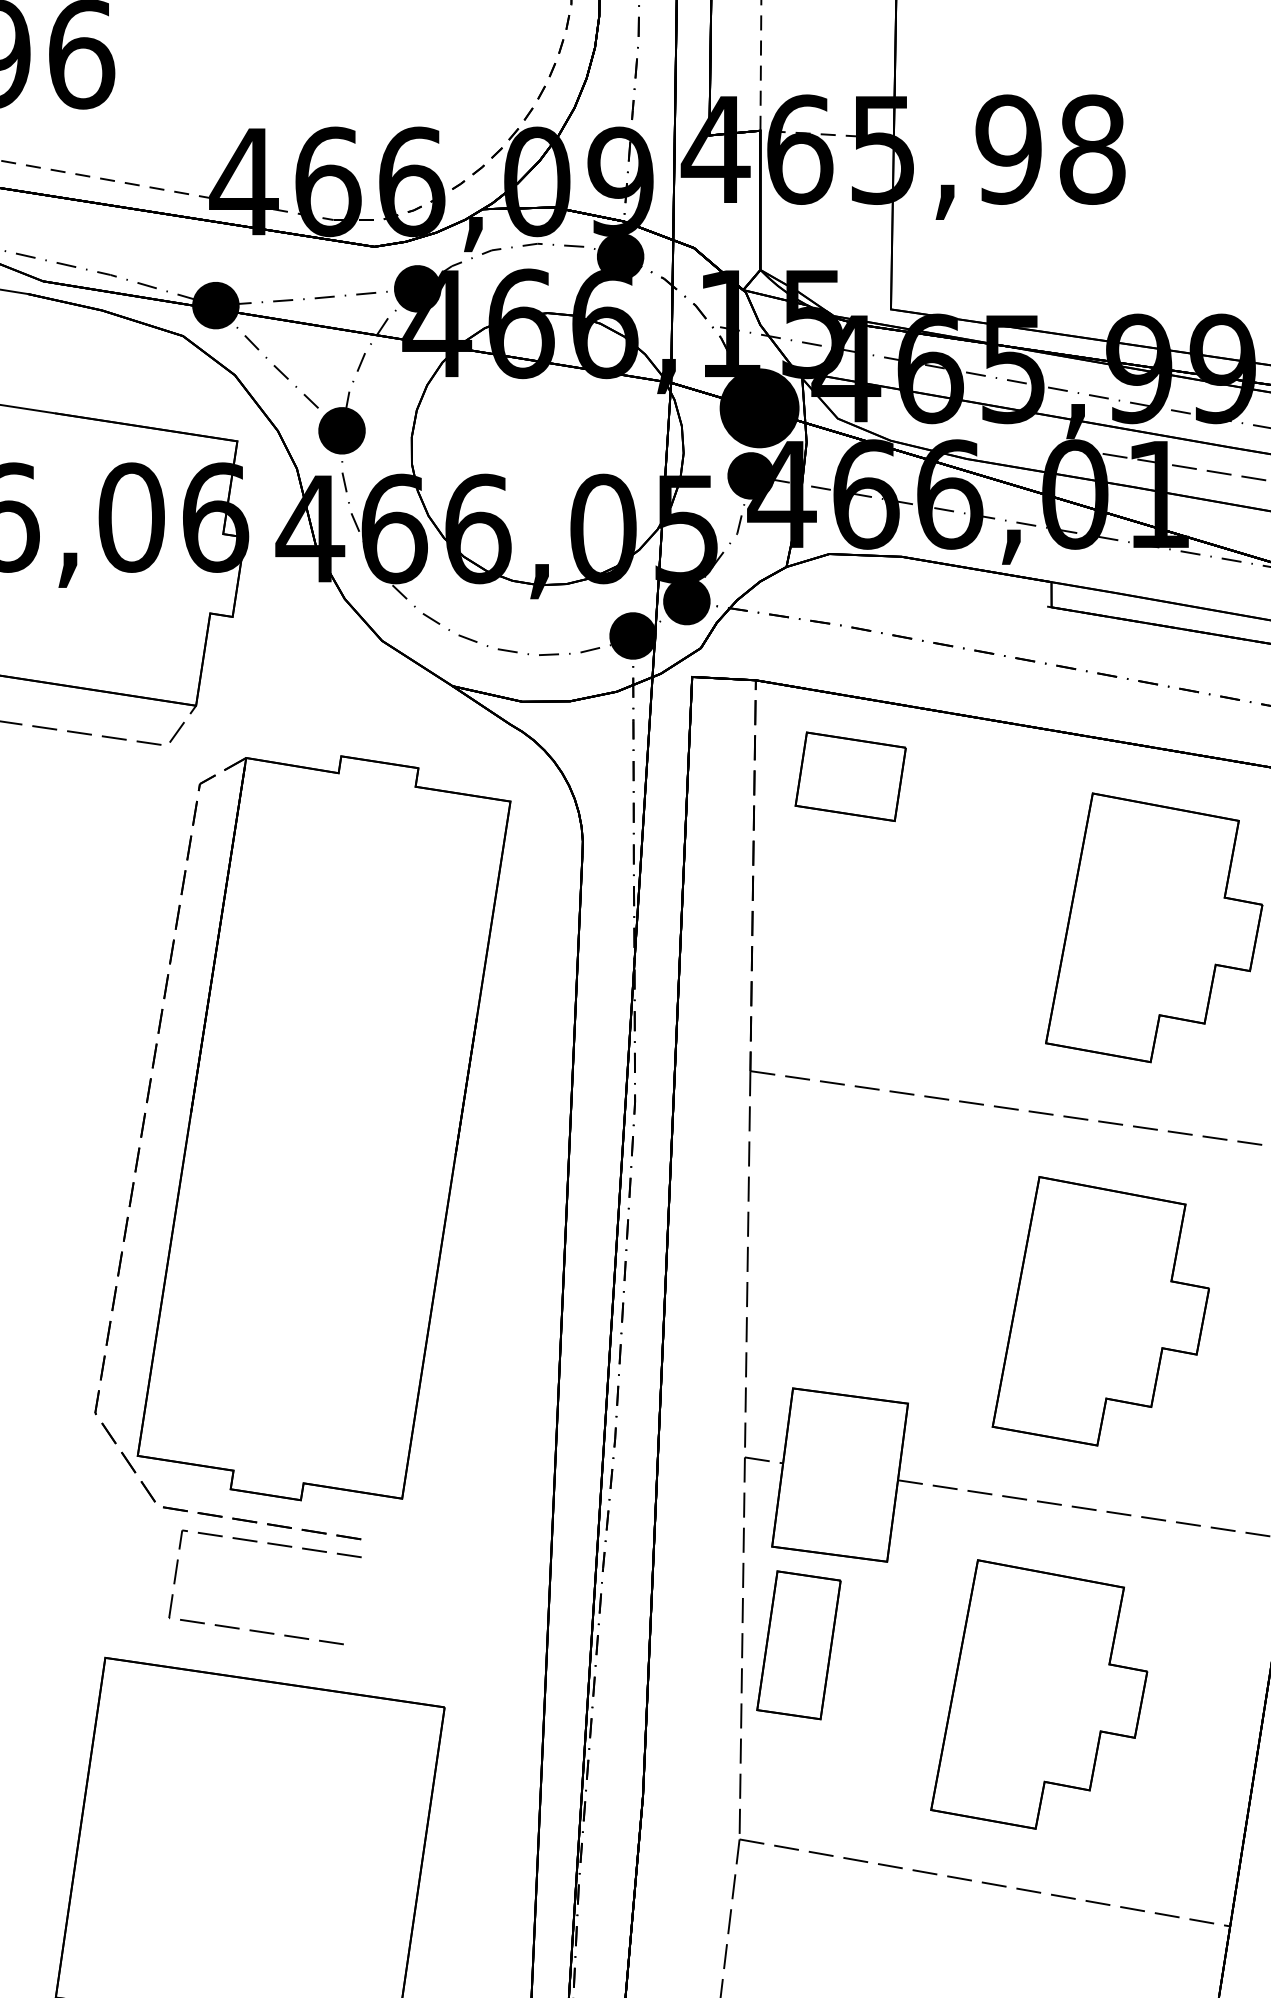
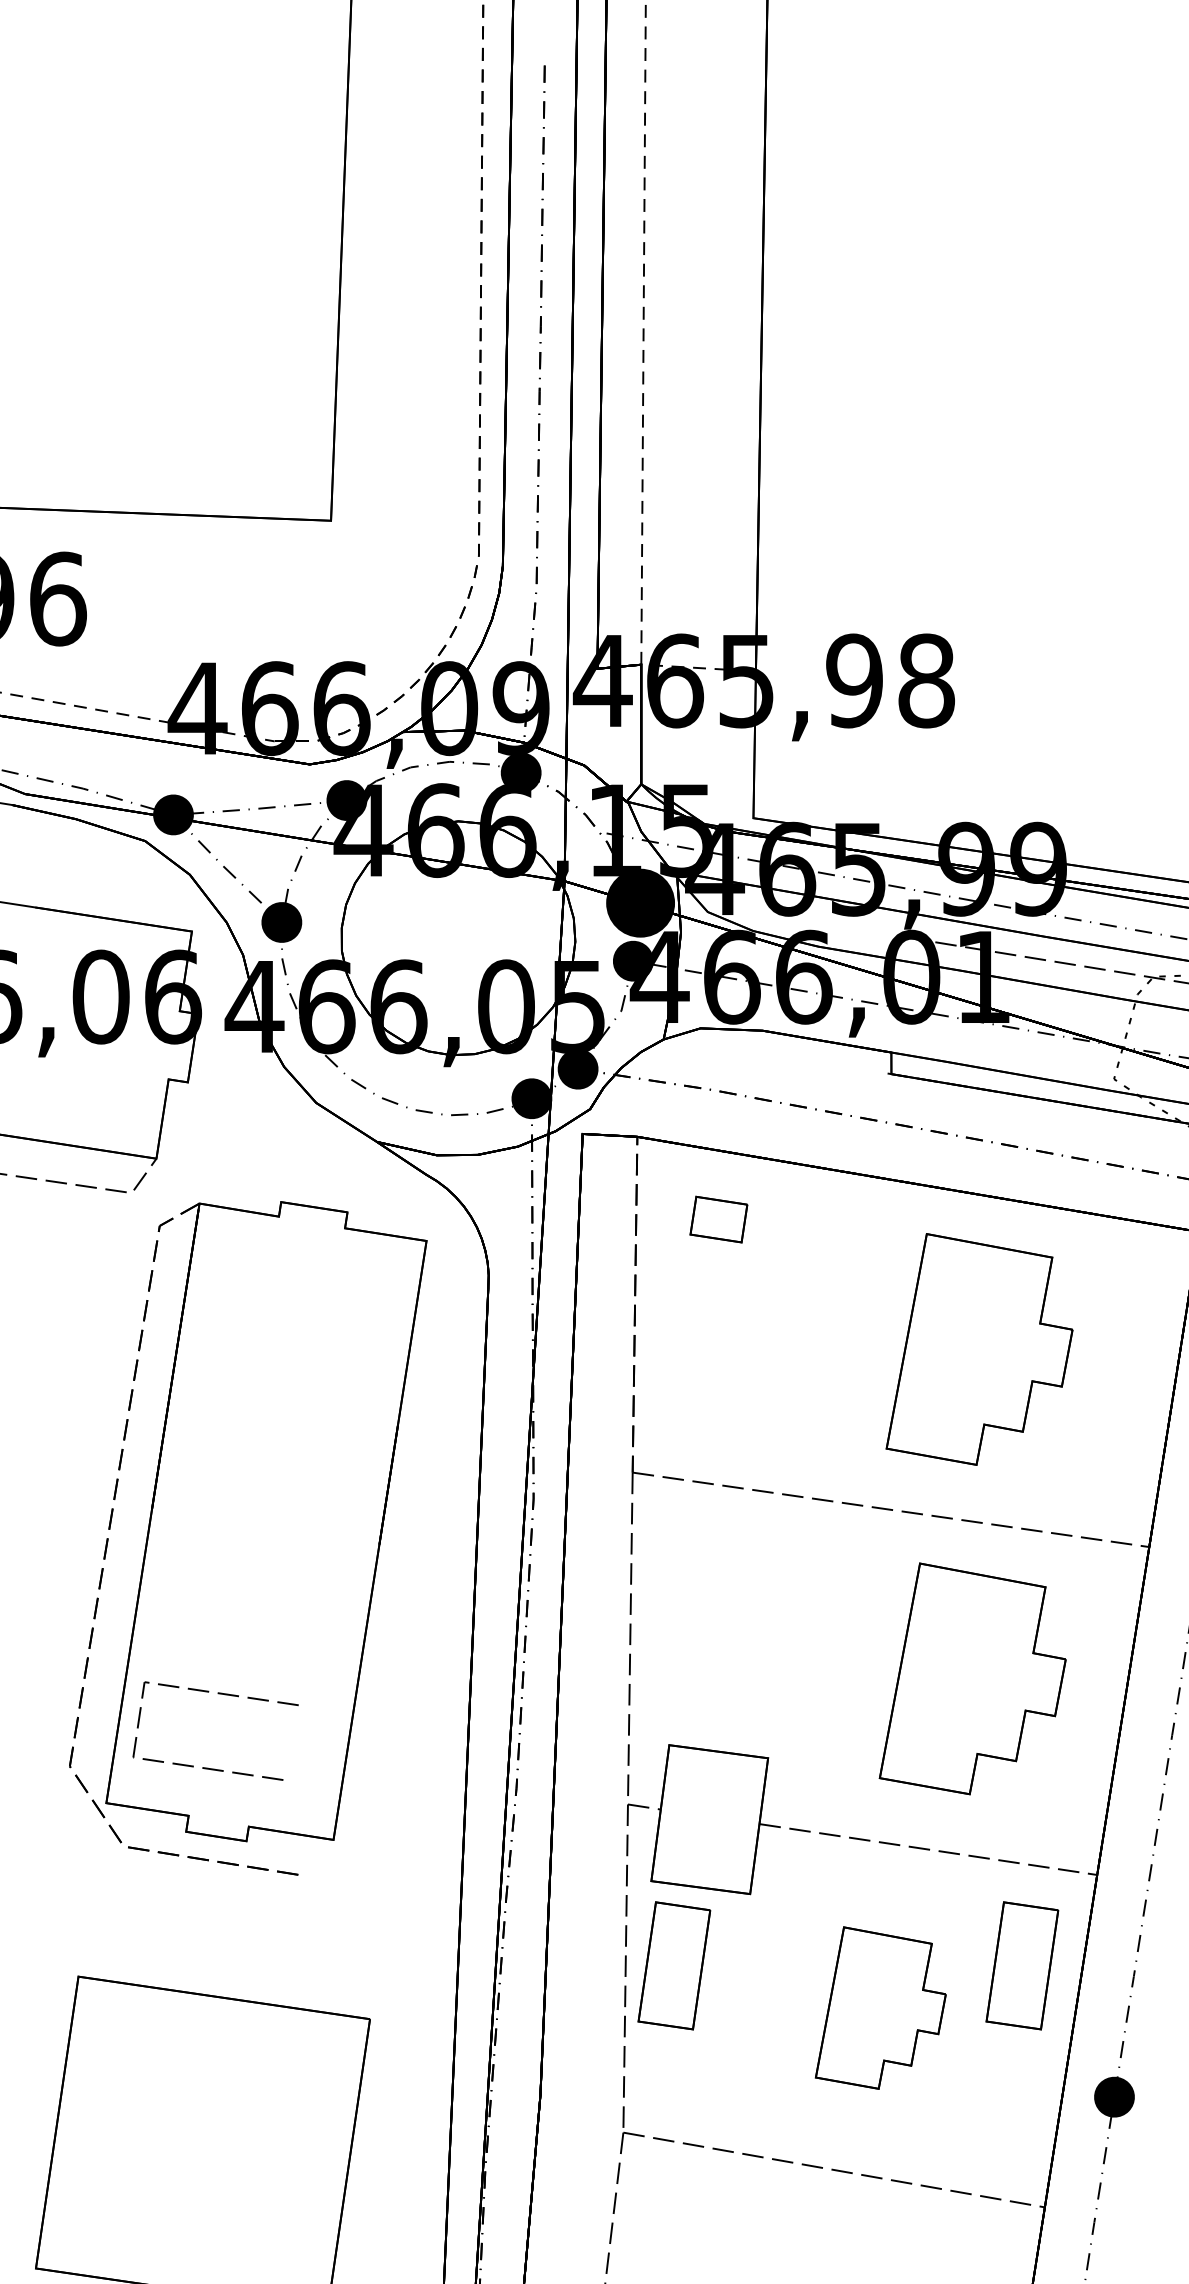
part: (850, 776) -> (718, 1219), size x0.6
part: (1100, 1310) -> (972, 1678), moved
line: (268, 1544) -> (218, 1694), moved
part: (1204, 1644) -> (1022, 1965), added
part: (1038, 1693) -> (880, 2007), size x0.7

